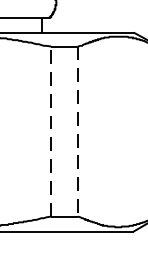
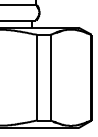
line: (52, 131) -> (37, 77), dashed -> solid
line: (77, 131) -> (50, 77), dashed -> solid

